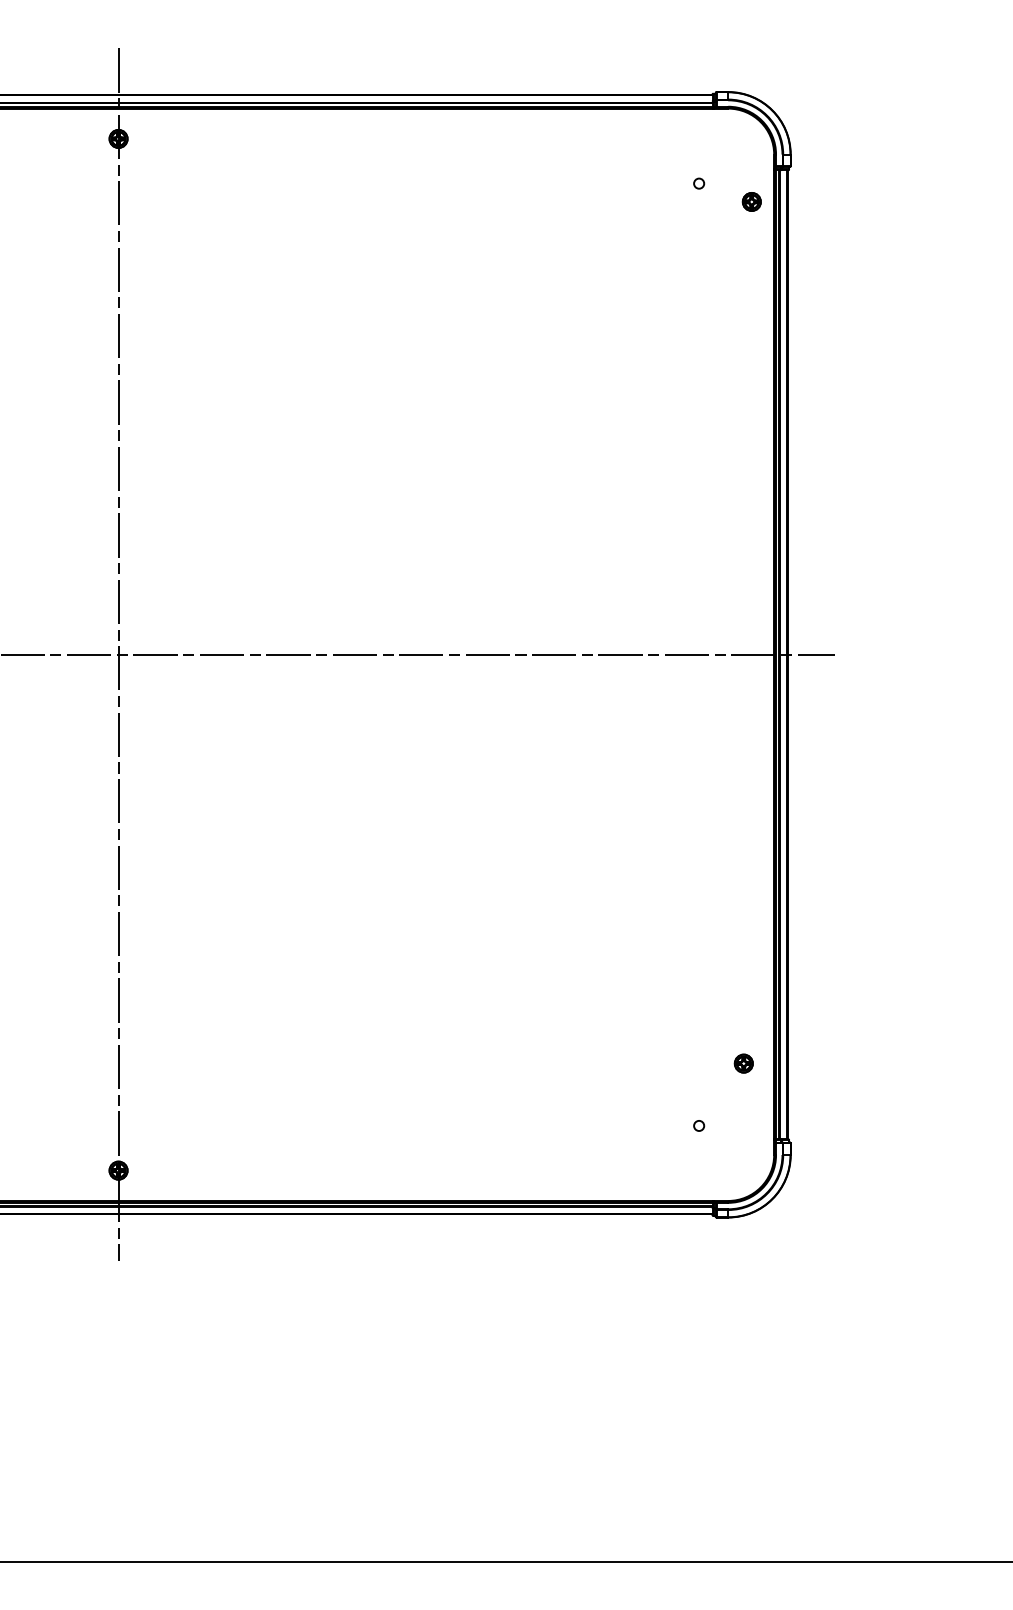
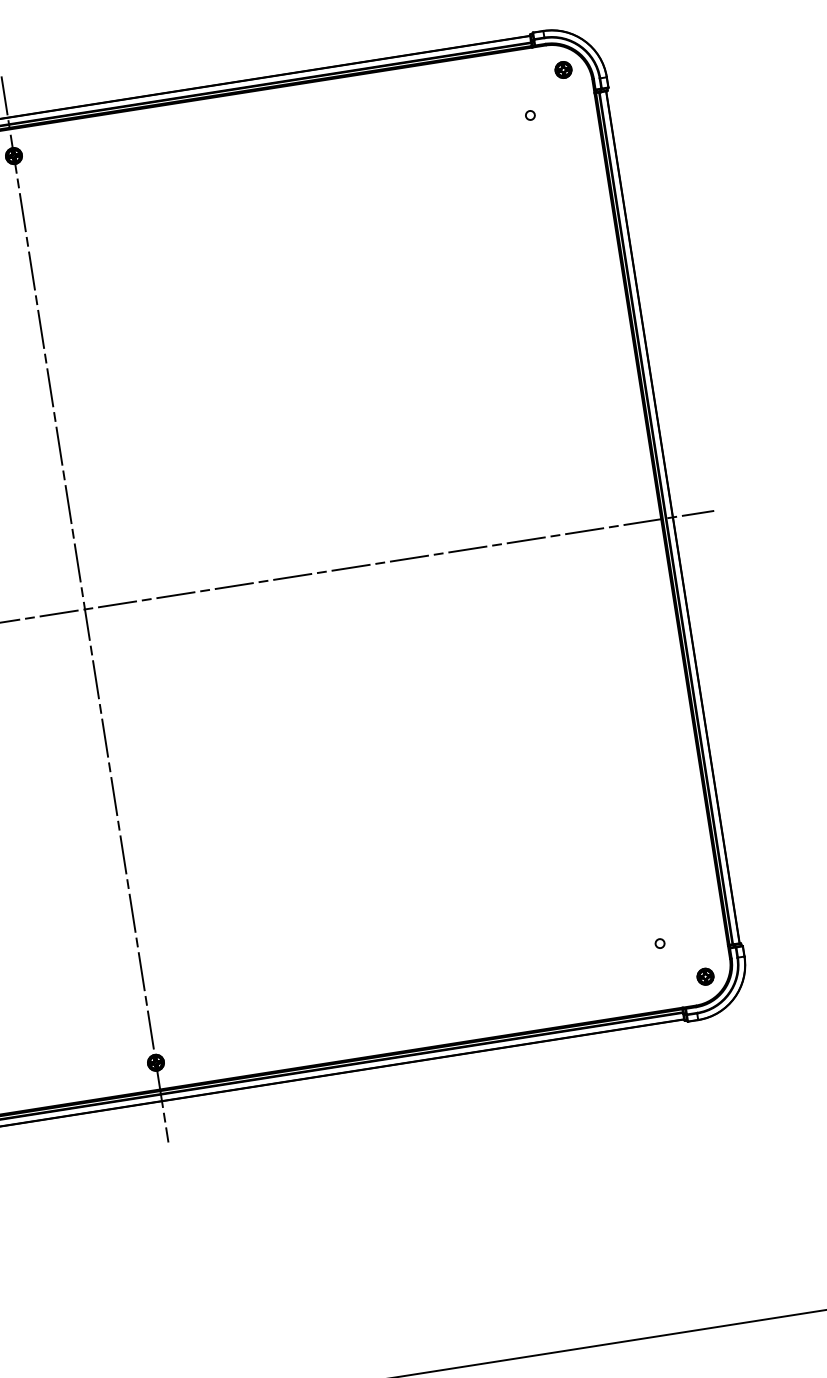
part: (751, 201) -> (563, 69), moved
part: (743, 1063) -> (705, 976), moved

